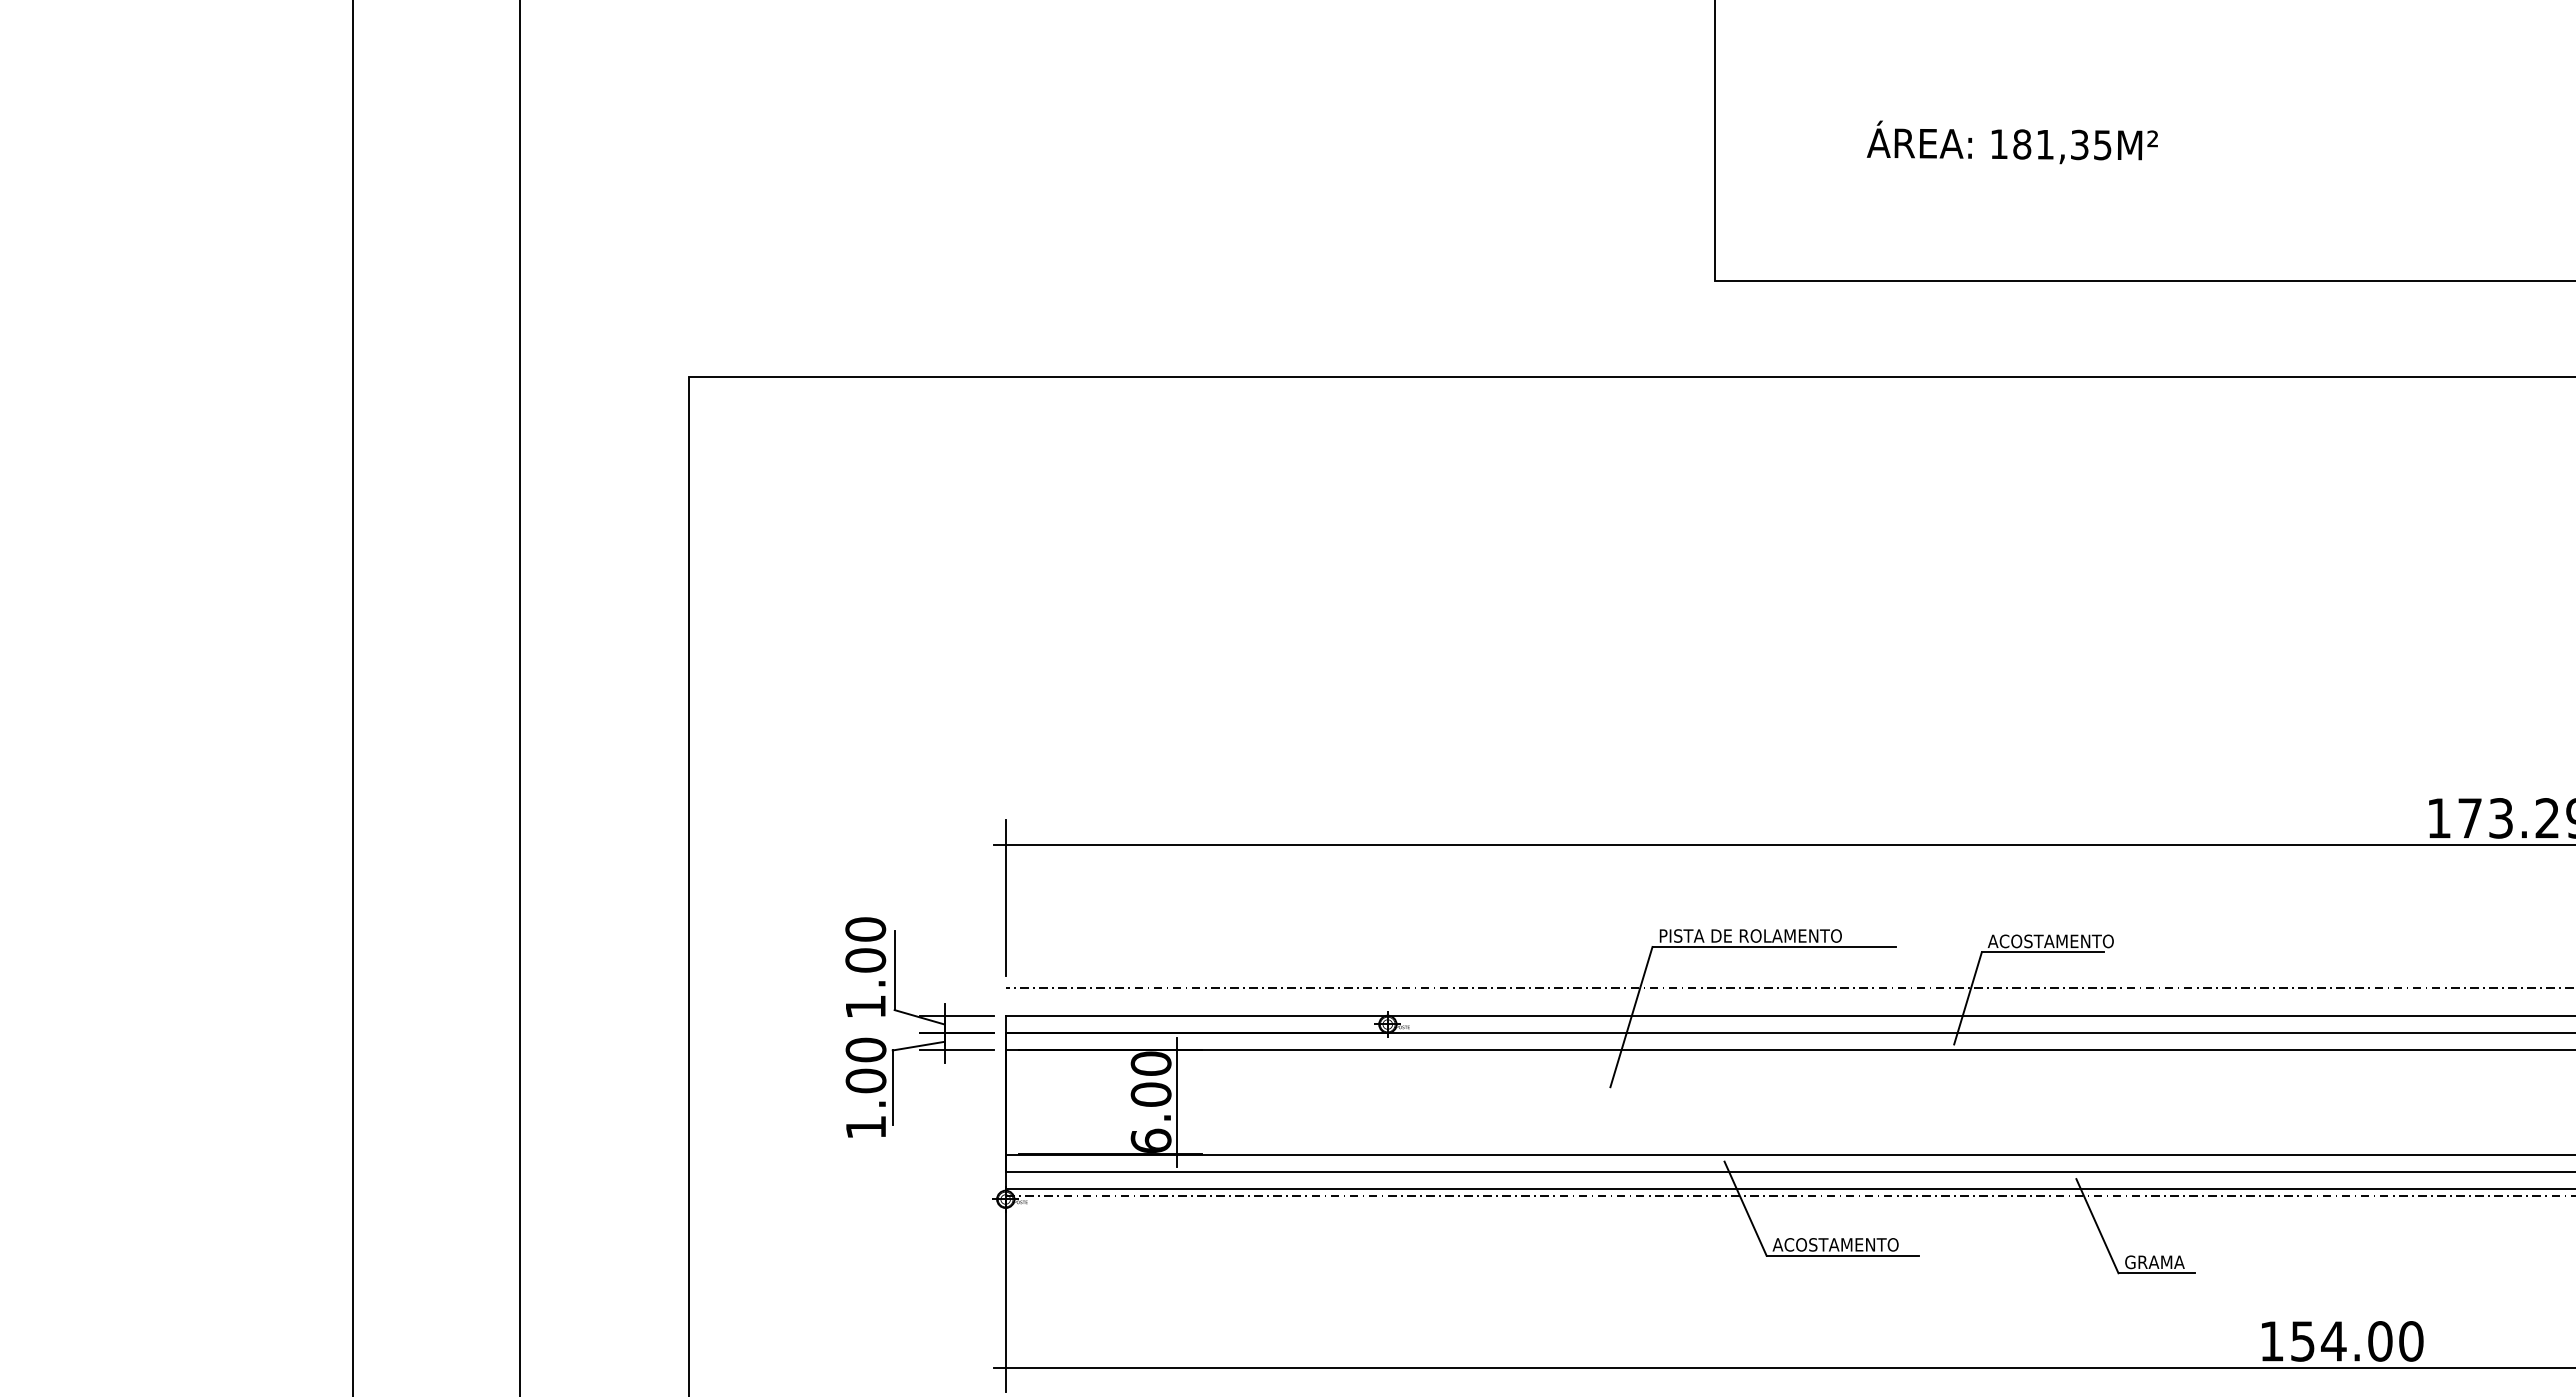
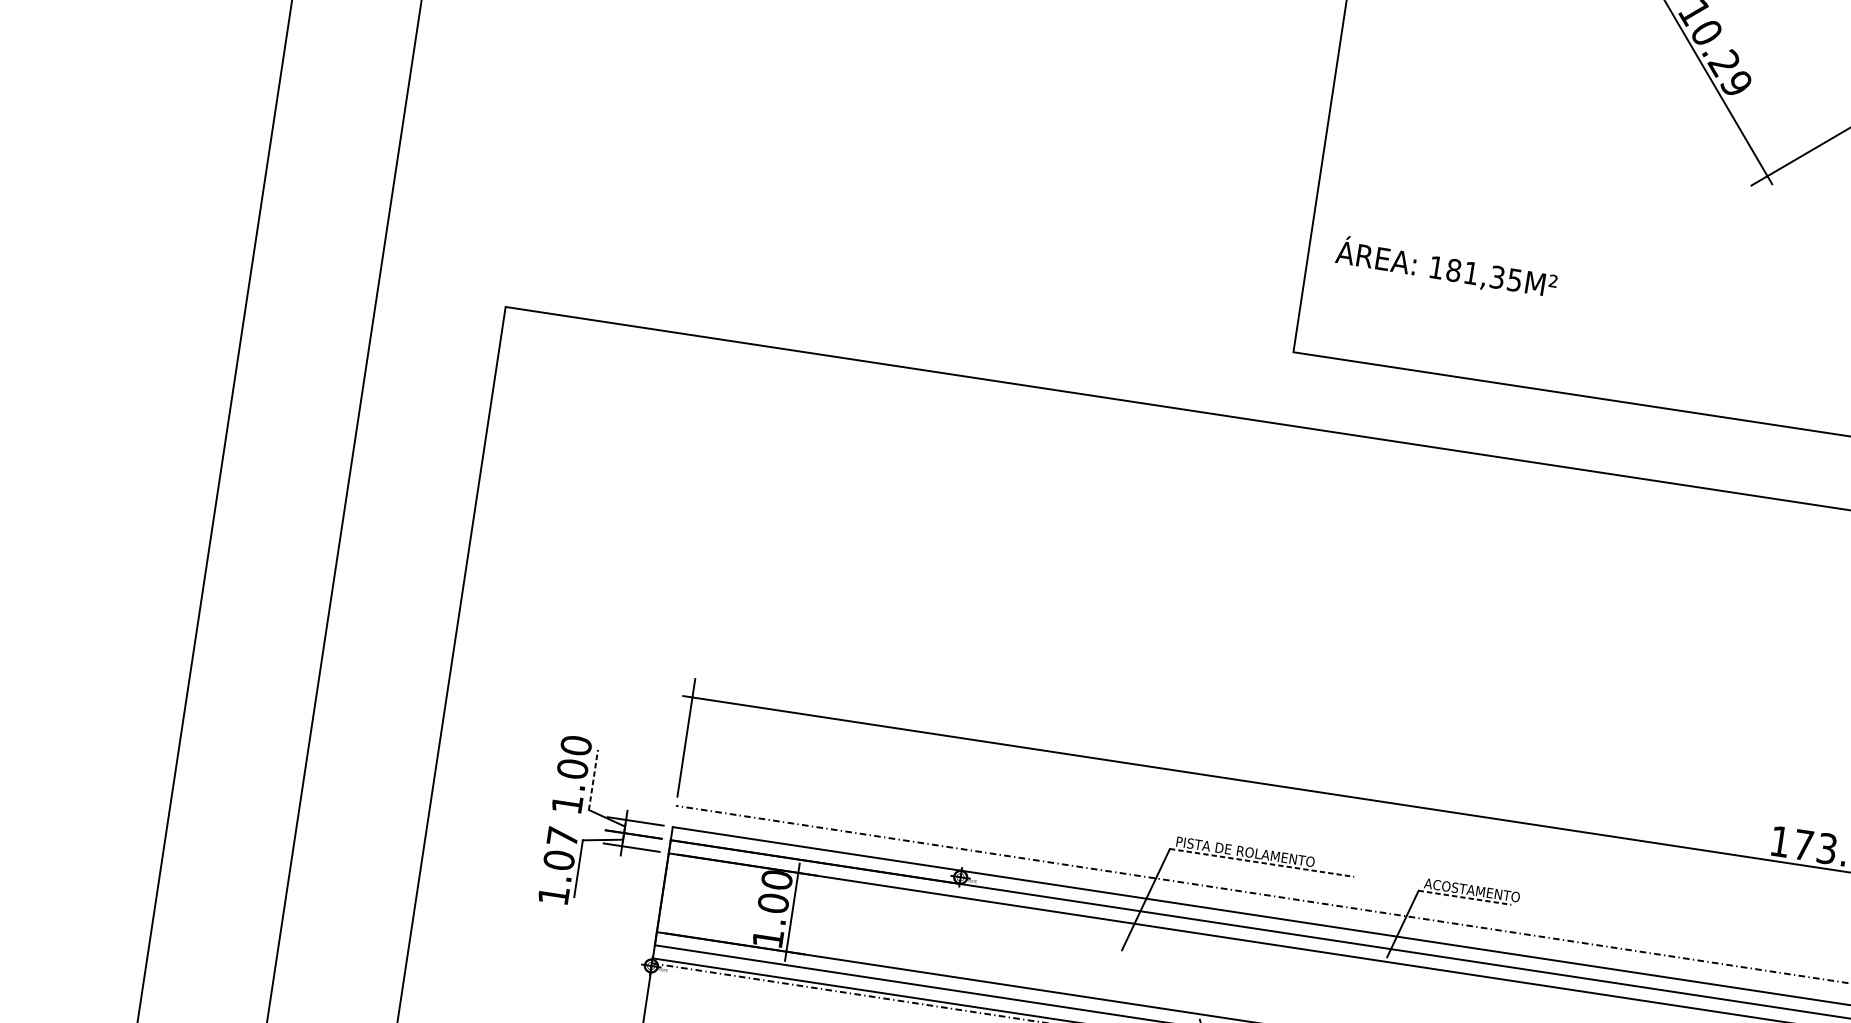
text: (2011, 142) -> (1445, 267), moved
line: (1774, 947) -> (1262, 863), solid -> dashed
line: (2043, 952) -> (1465, 897), solid -> dashed
line: (894, 970) -> (593, 779), solid -> dashed
text: (865, 1049) -> (562, 836), 1.00 -> 1.07
text: (1150, 1140) -> (767, 938), 6.00 -> 1.00

